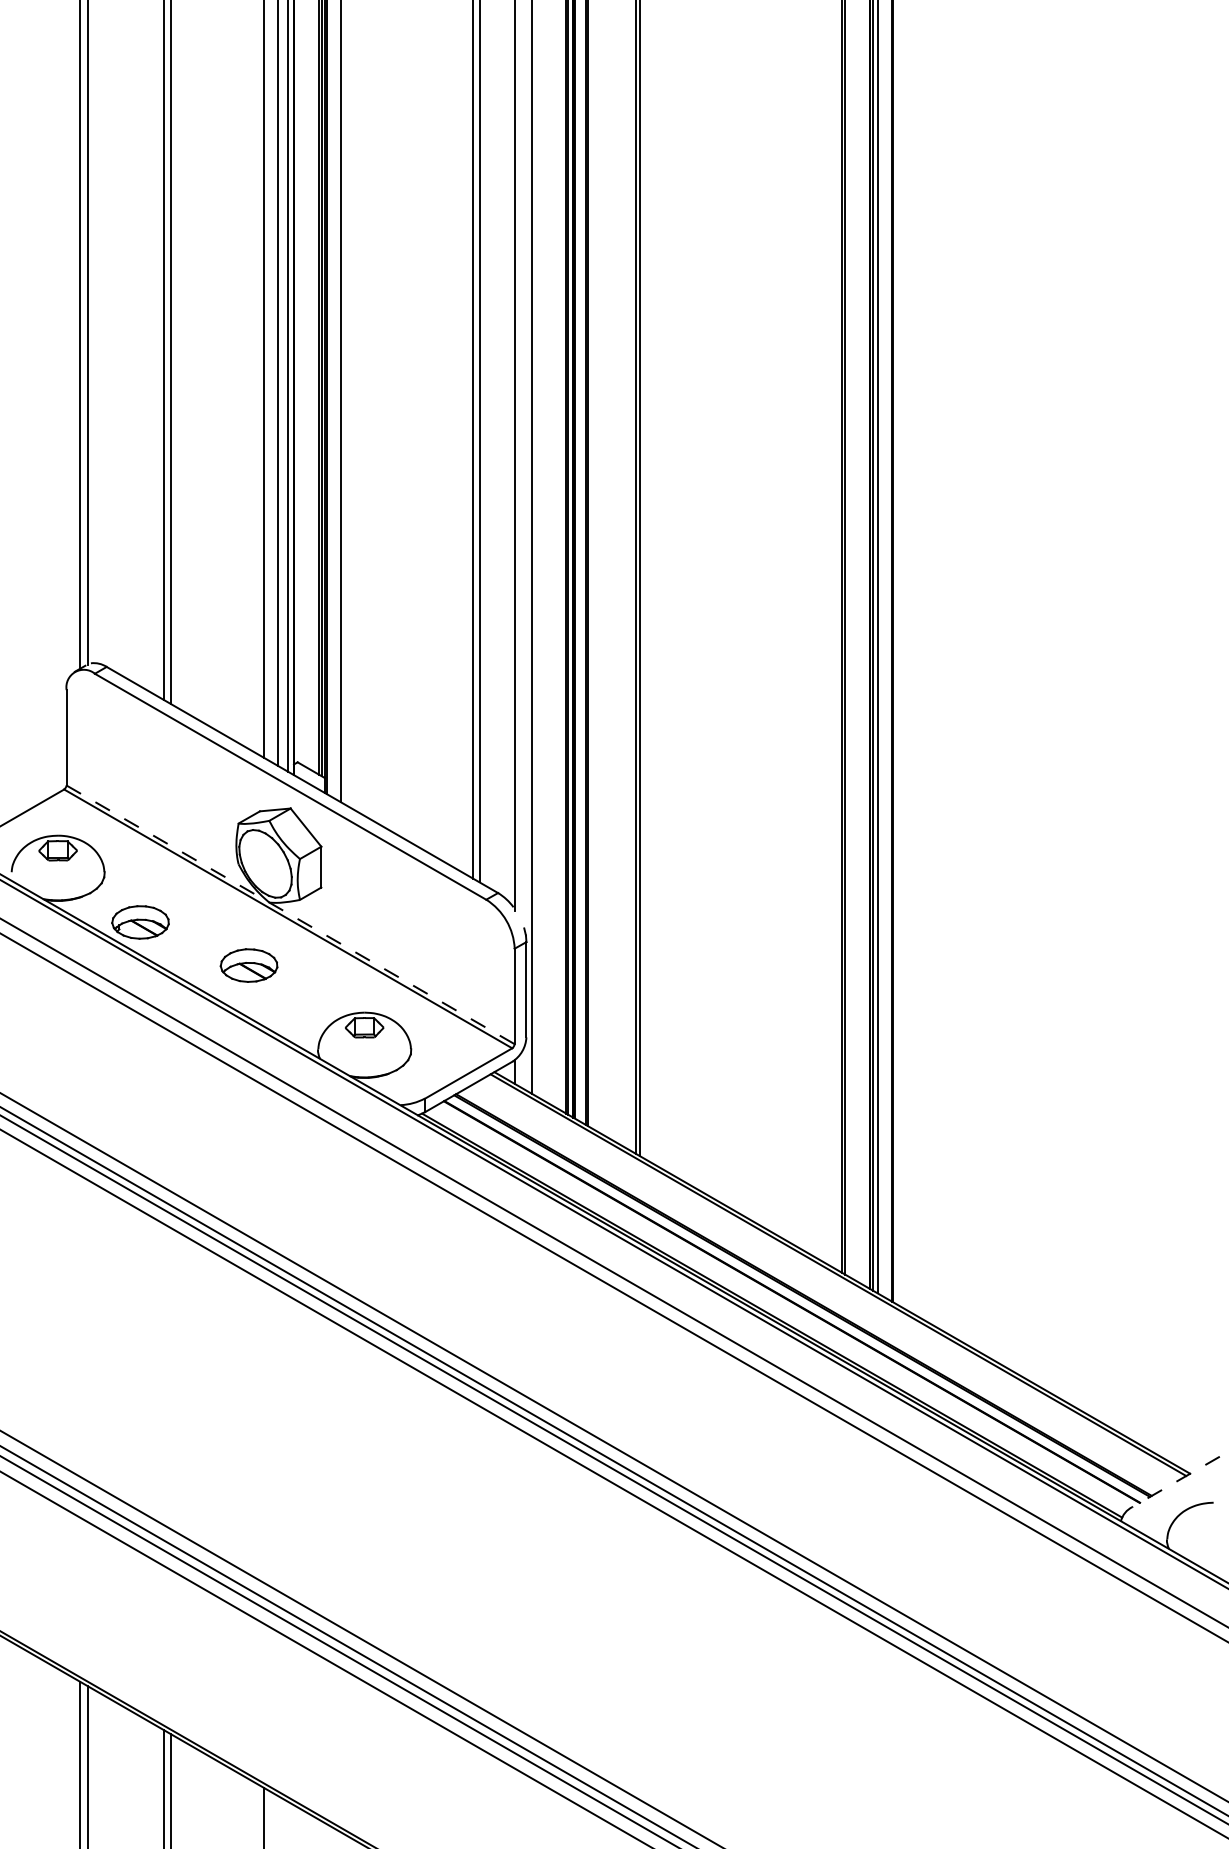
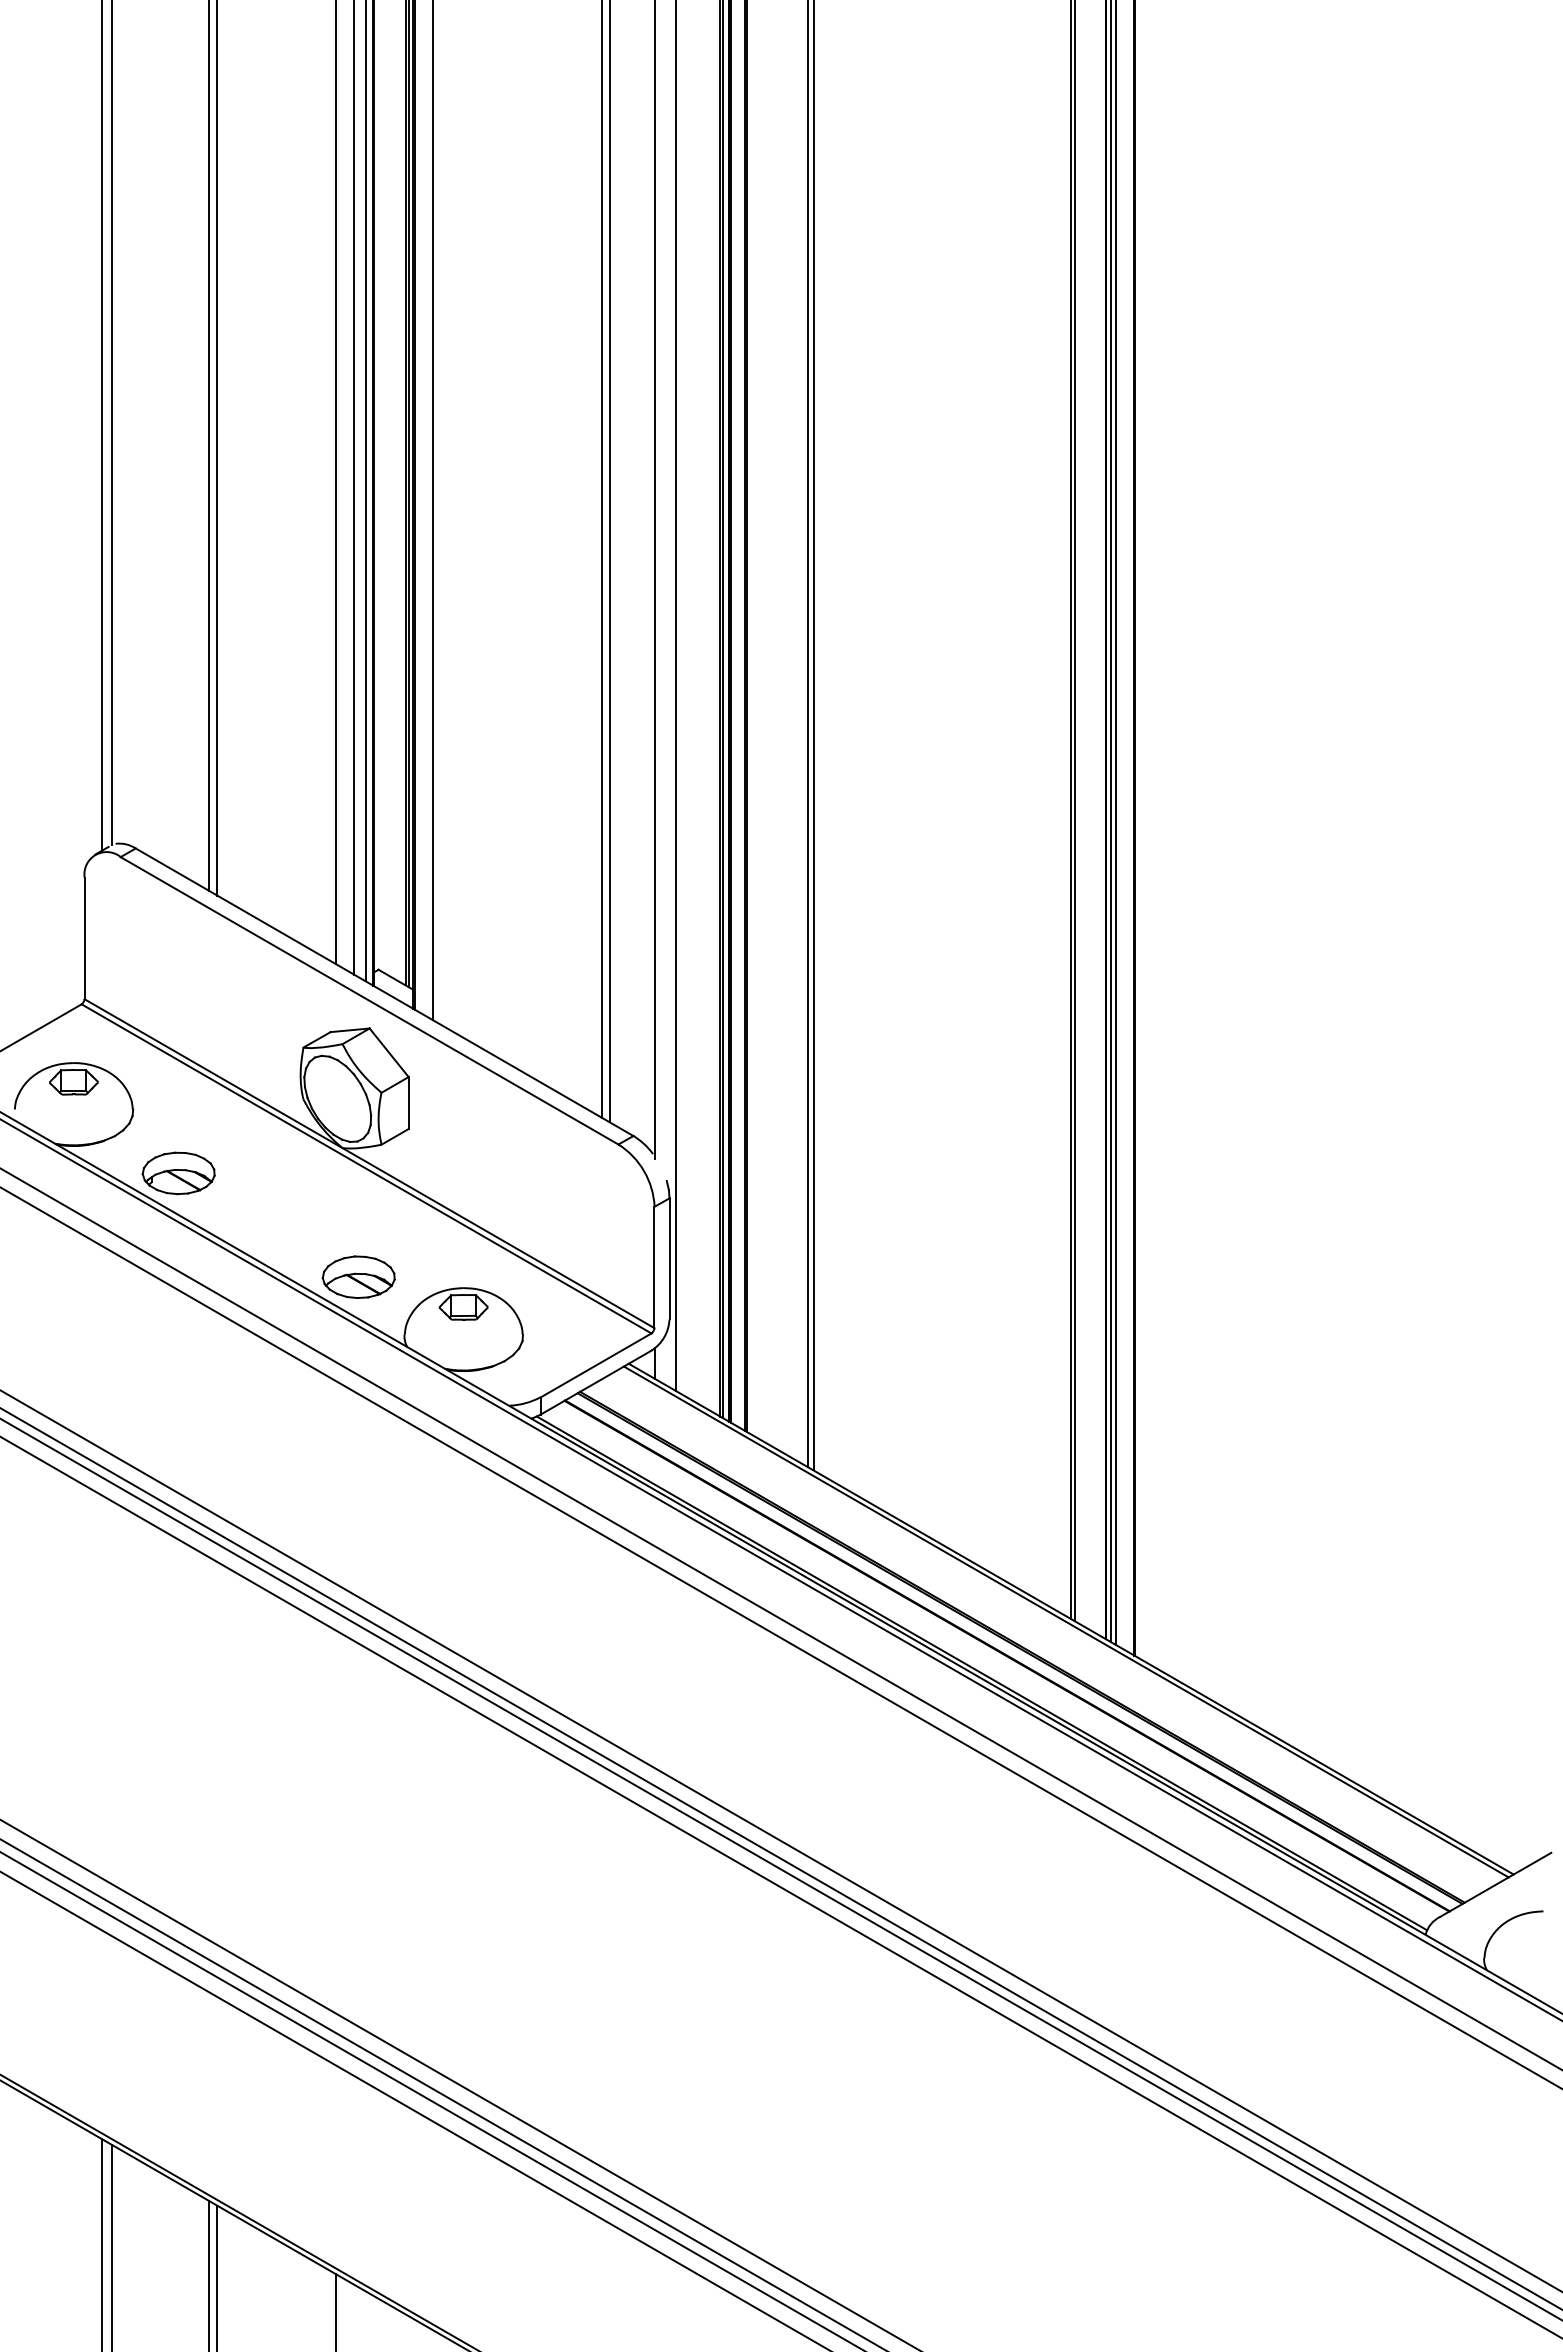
line: (290, 914) -> (369, 1163), dashed -> solid
part: (248, 964) -> (358, 1276), moved
line: (1175, 1482) -> (1495, 1885), dashed -> solid

